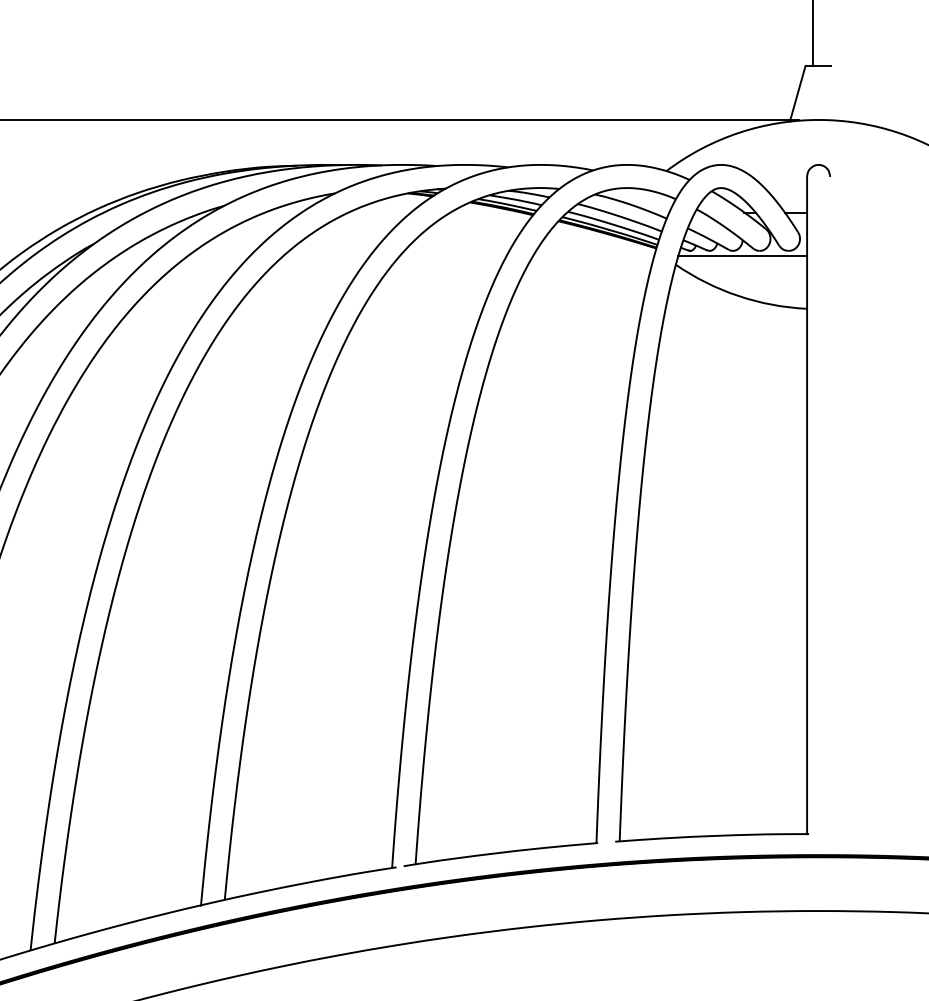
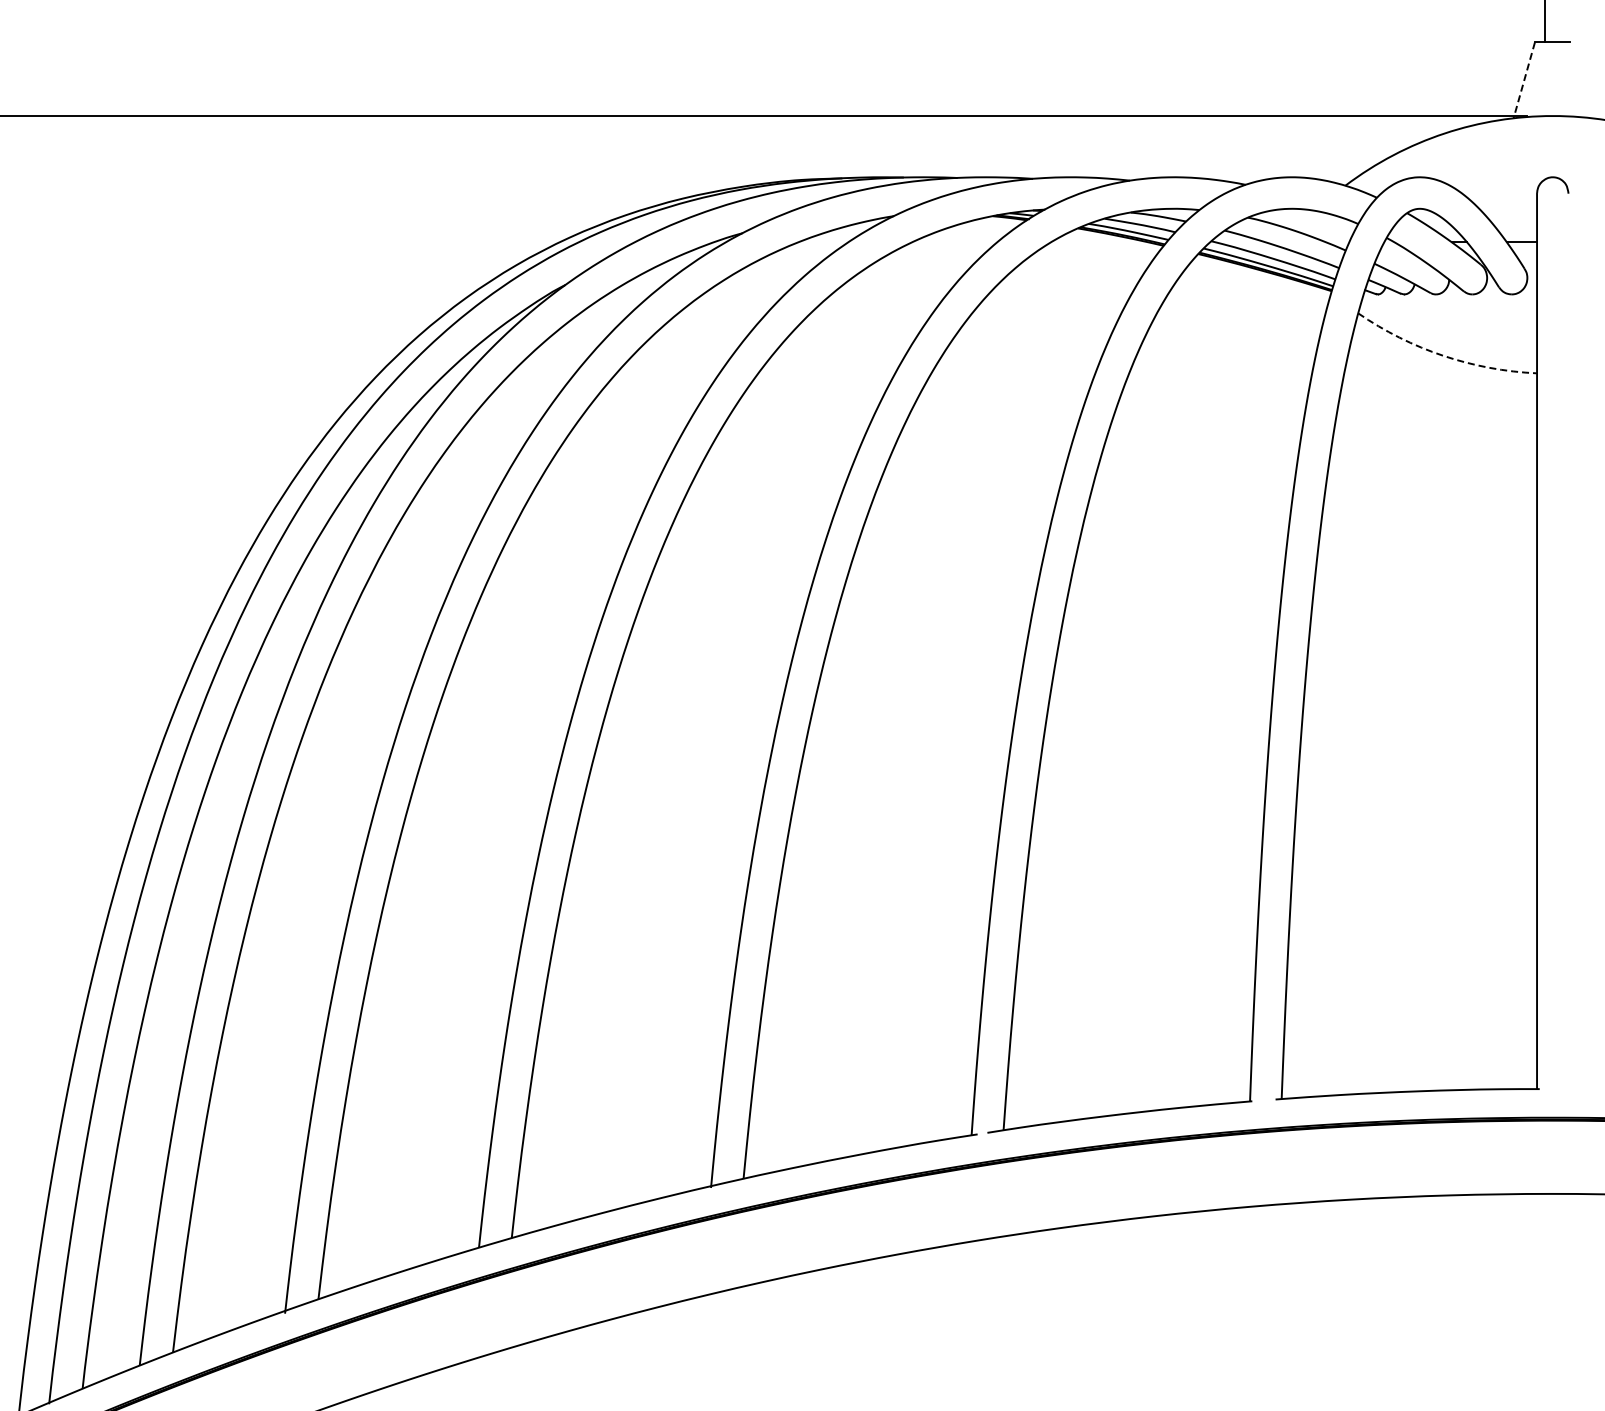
line: (797, 93) -> (1524, 80), solid -> dashed
line: (742, 256) -> (1448, 301), removed
arc: (738, 295) -> (1443, 355), solid -> dashed

